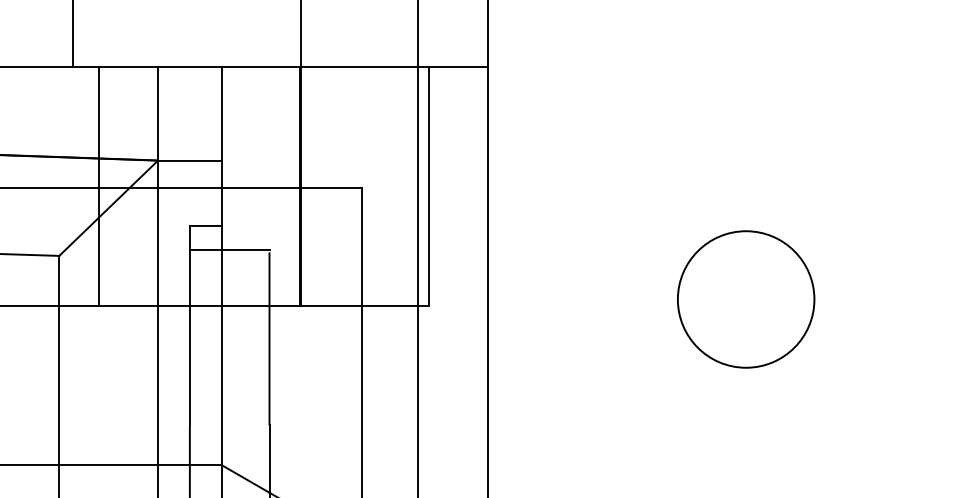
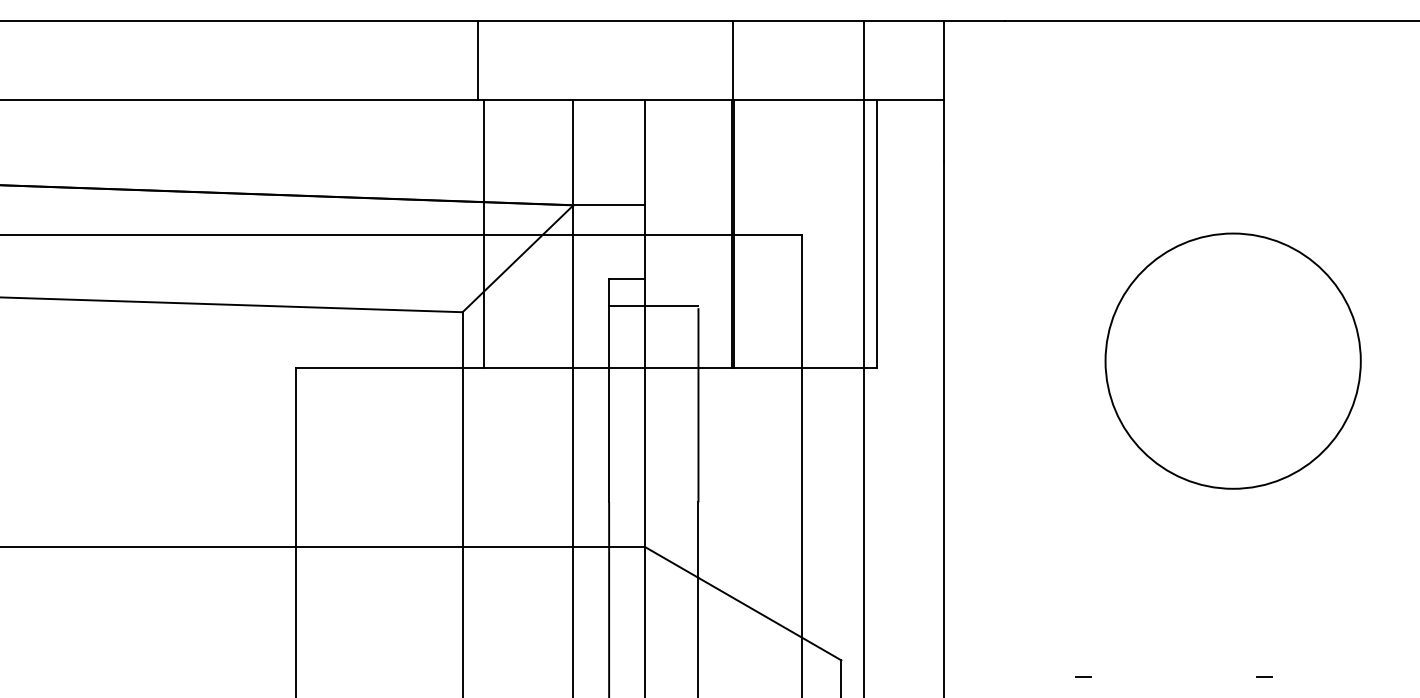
line: (99, 186) -> (484, 234), moved
circle: (745, 298) -> (1232, 360), size x1.67

